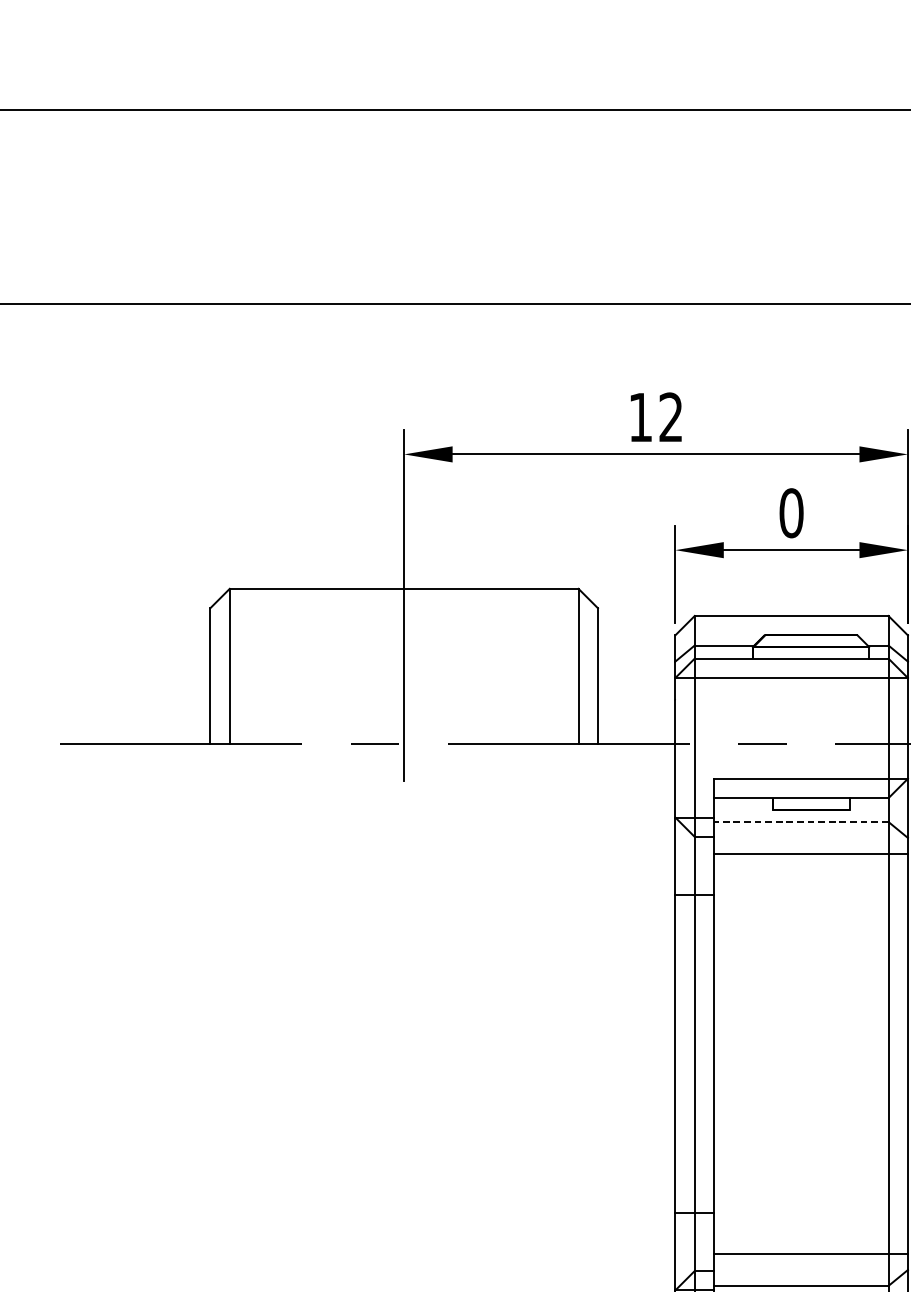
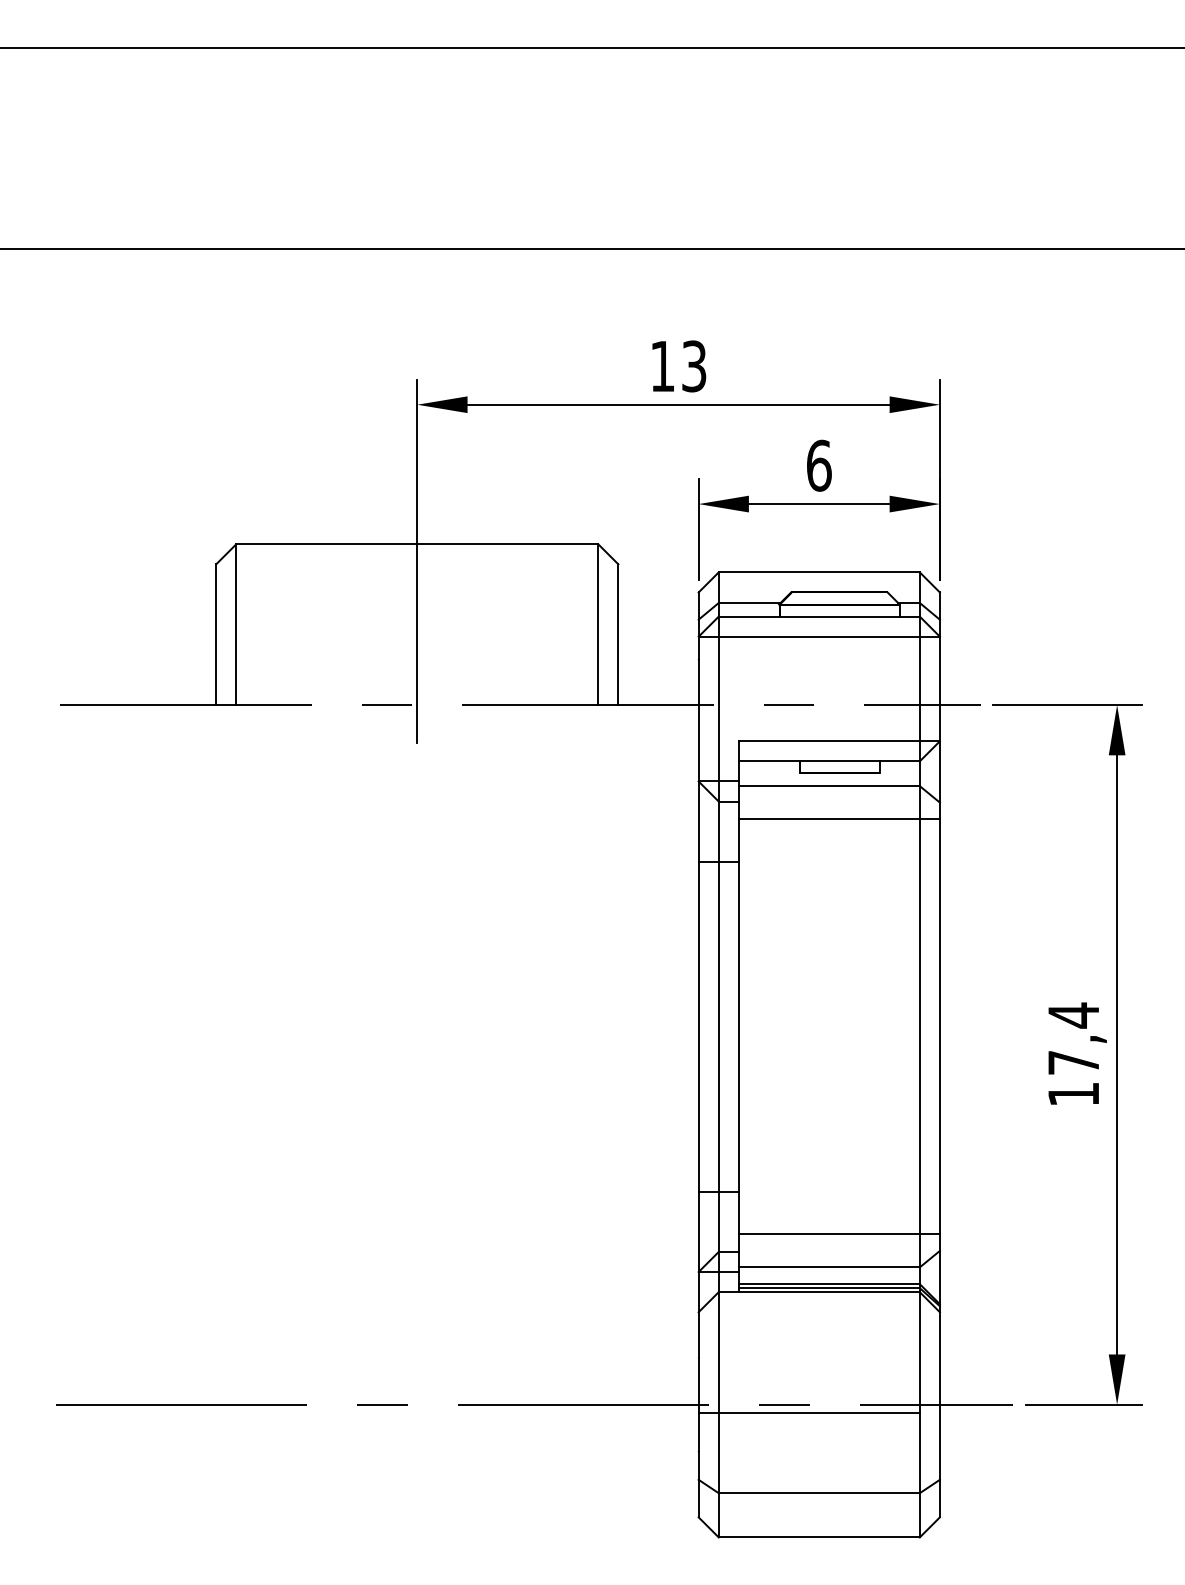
text: (671, 417) -> (694, 366), 12 -> 13
text: (790, 512) -> (818, 465), 0 -> 6
line: (800, 822) -> (828, 786), dashed -> solid

